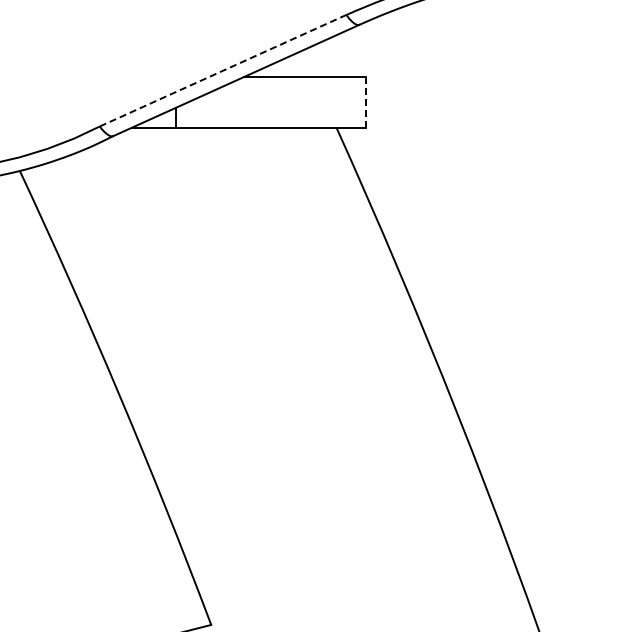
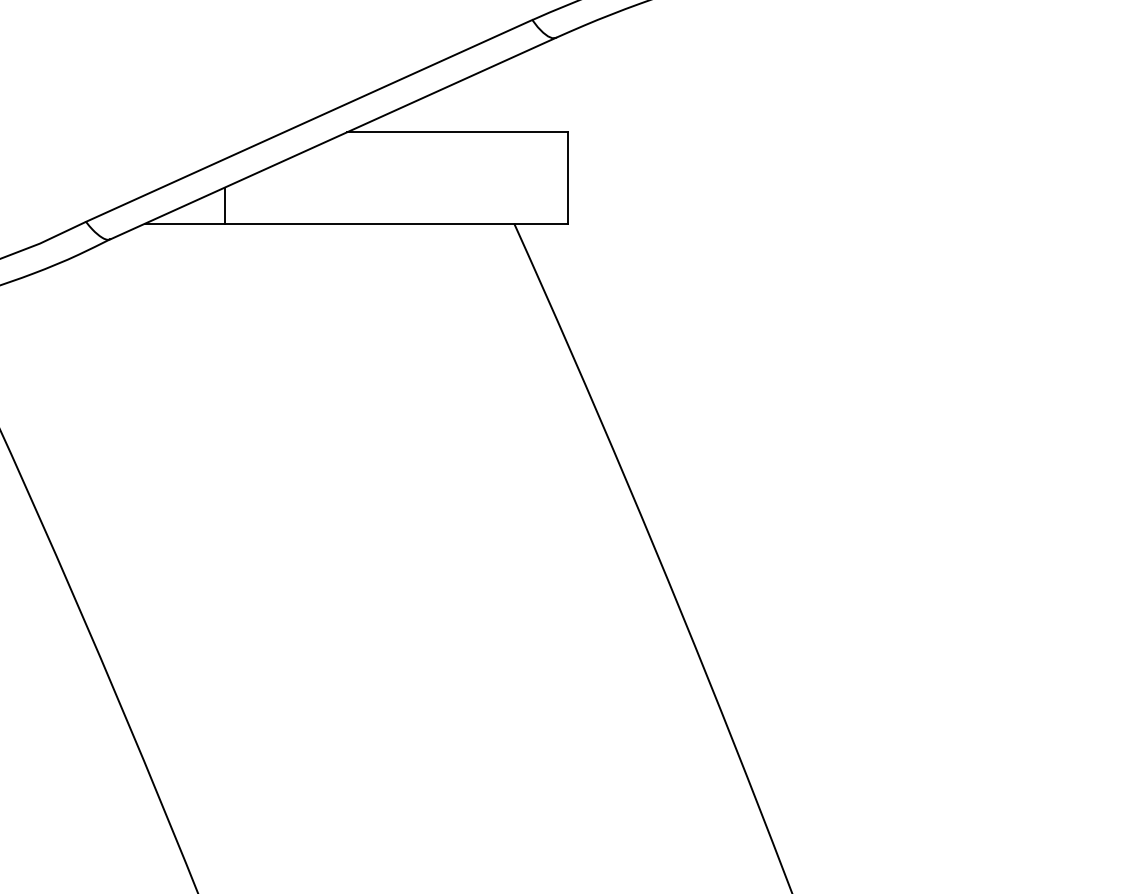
line: (223, 70) -> (309, 120), dashed -> solid
line: (366, 101) -> (568, 176), dashed -> solid

